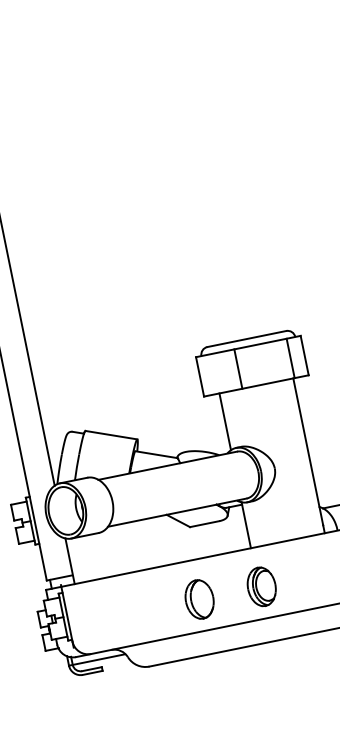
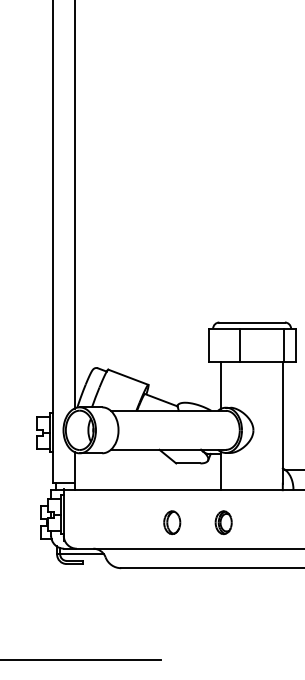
part: (261, 586) -> (223, 522), size x0.71
part: (200, 599) -> (172, 522), size x0.71

